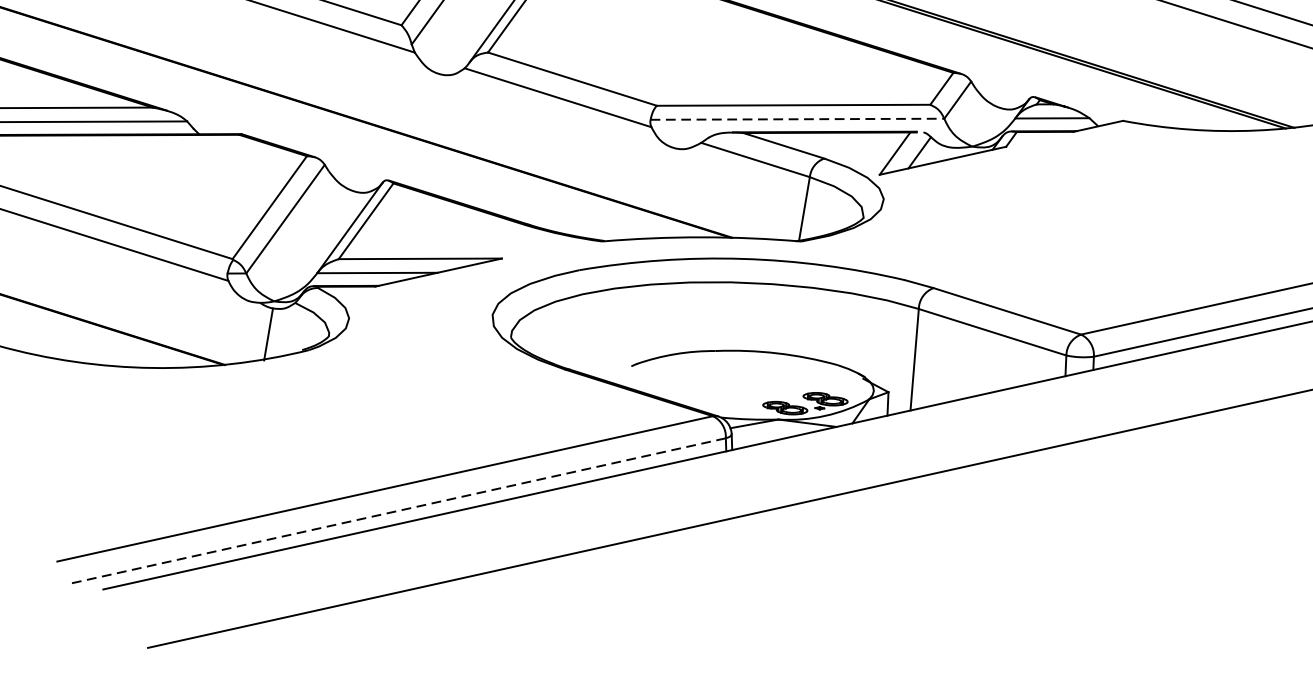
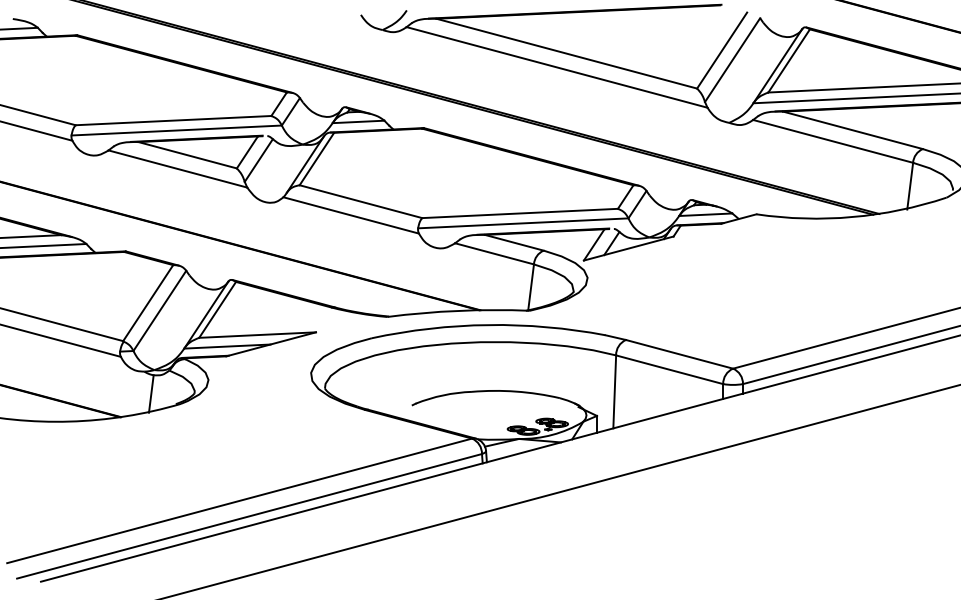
line: (797, 119) -> (523, 223), dashed -> solid
line: (397, 511) -> (249, 516), dashed -> solid

